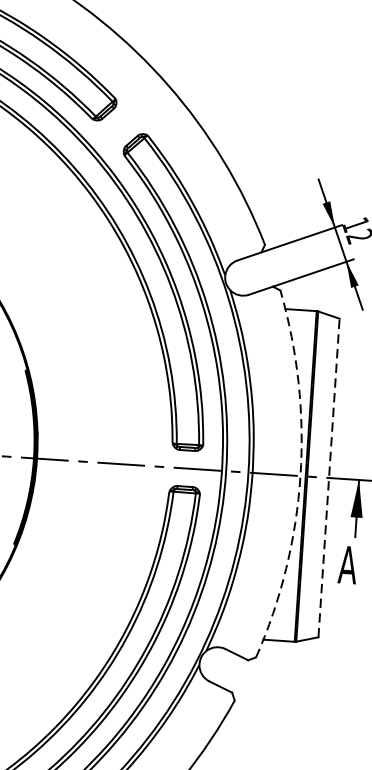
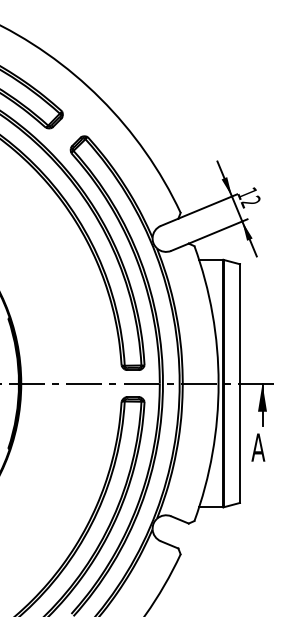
arc: (300, 475) -> (218, 383), dashed -> solid
line: (329, 477) -> (240, 383), dashed -> solid

